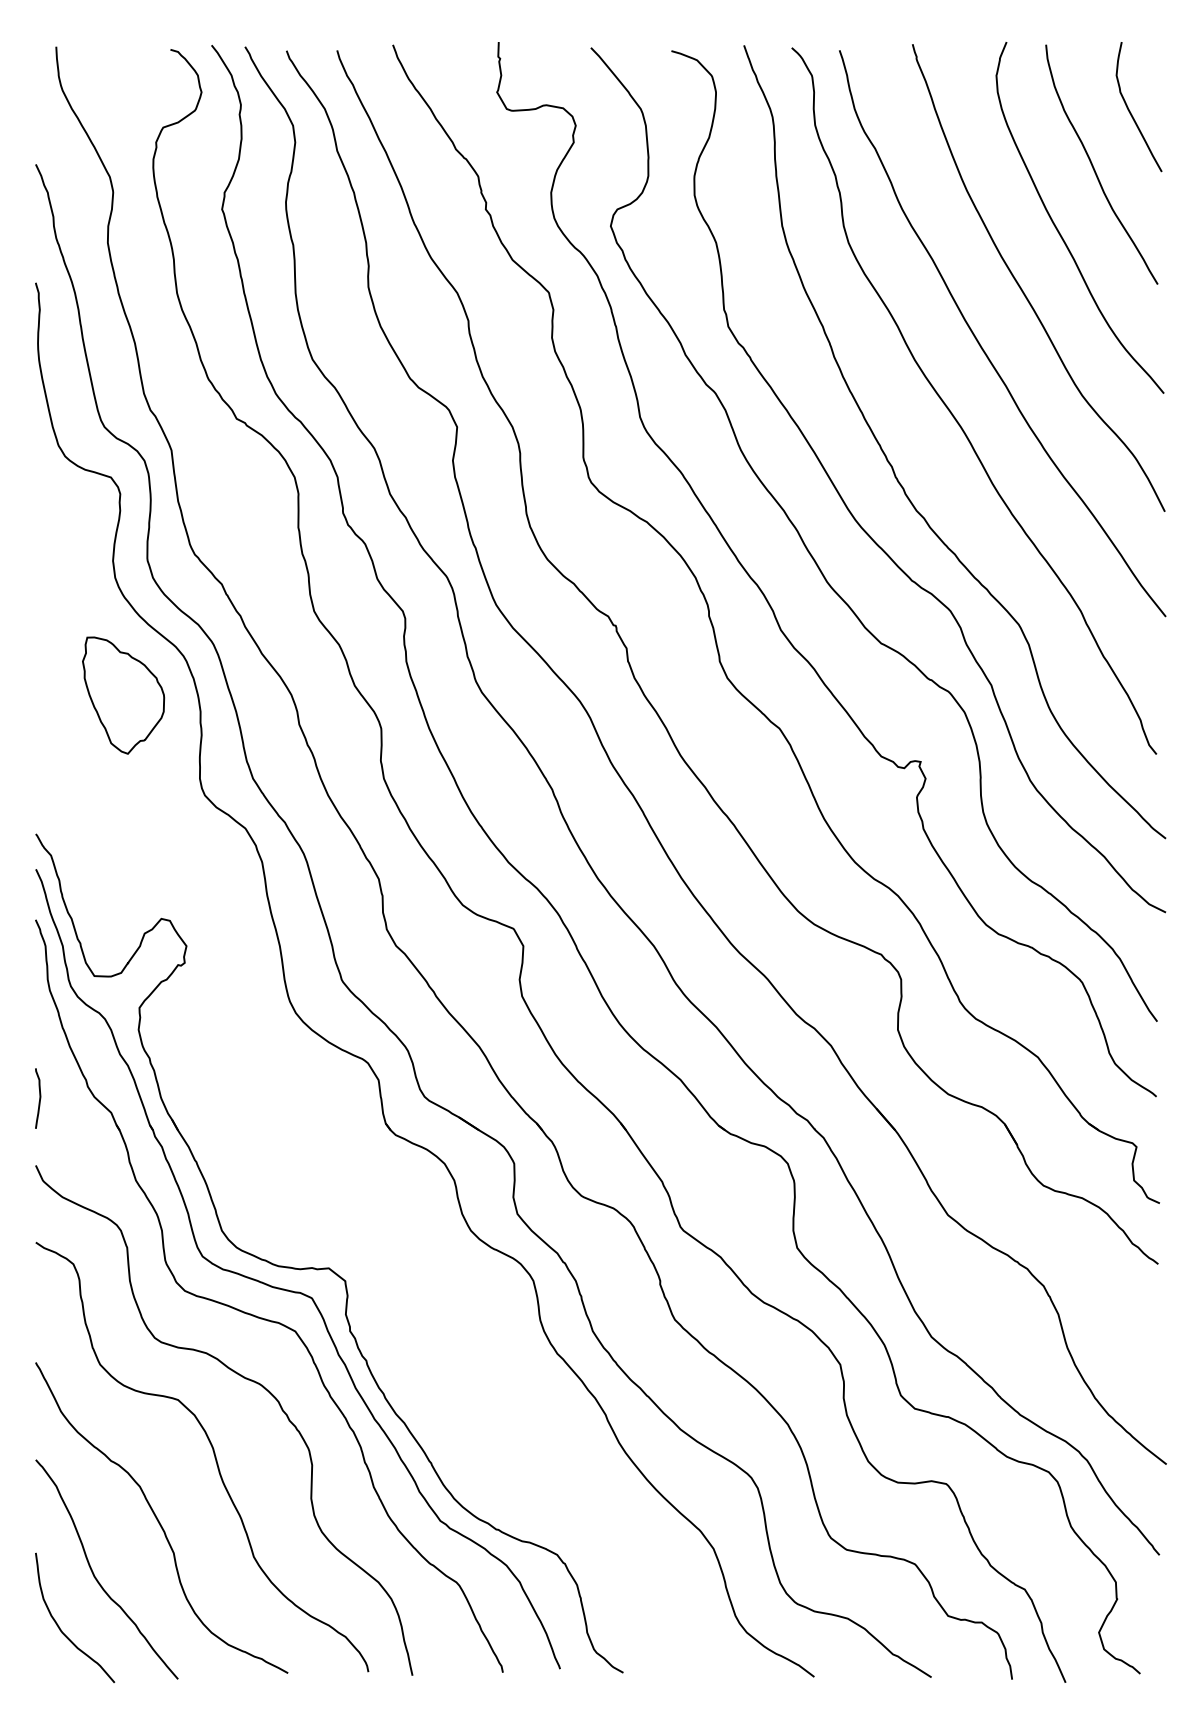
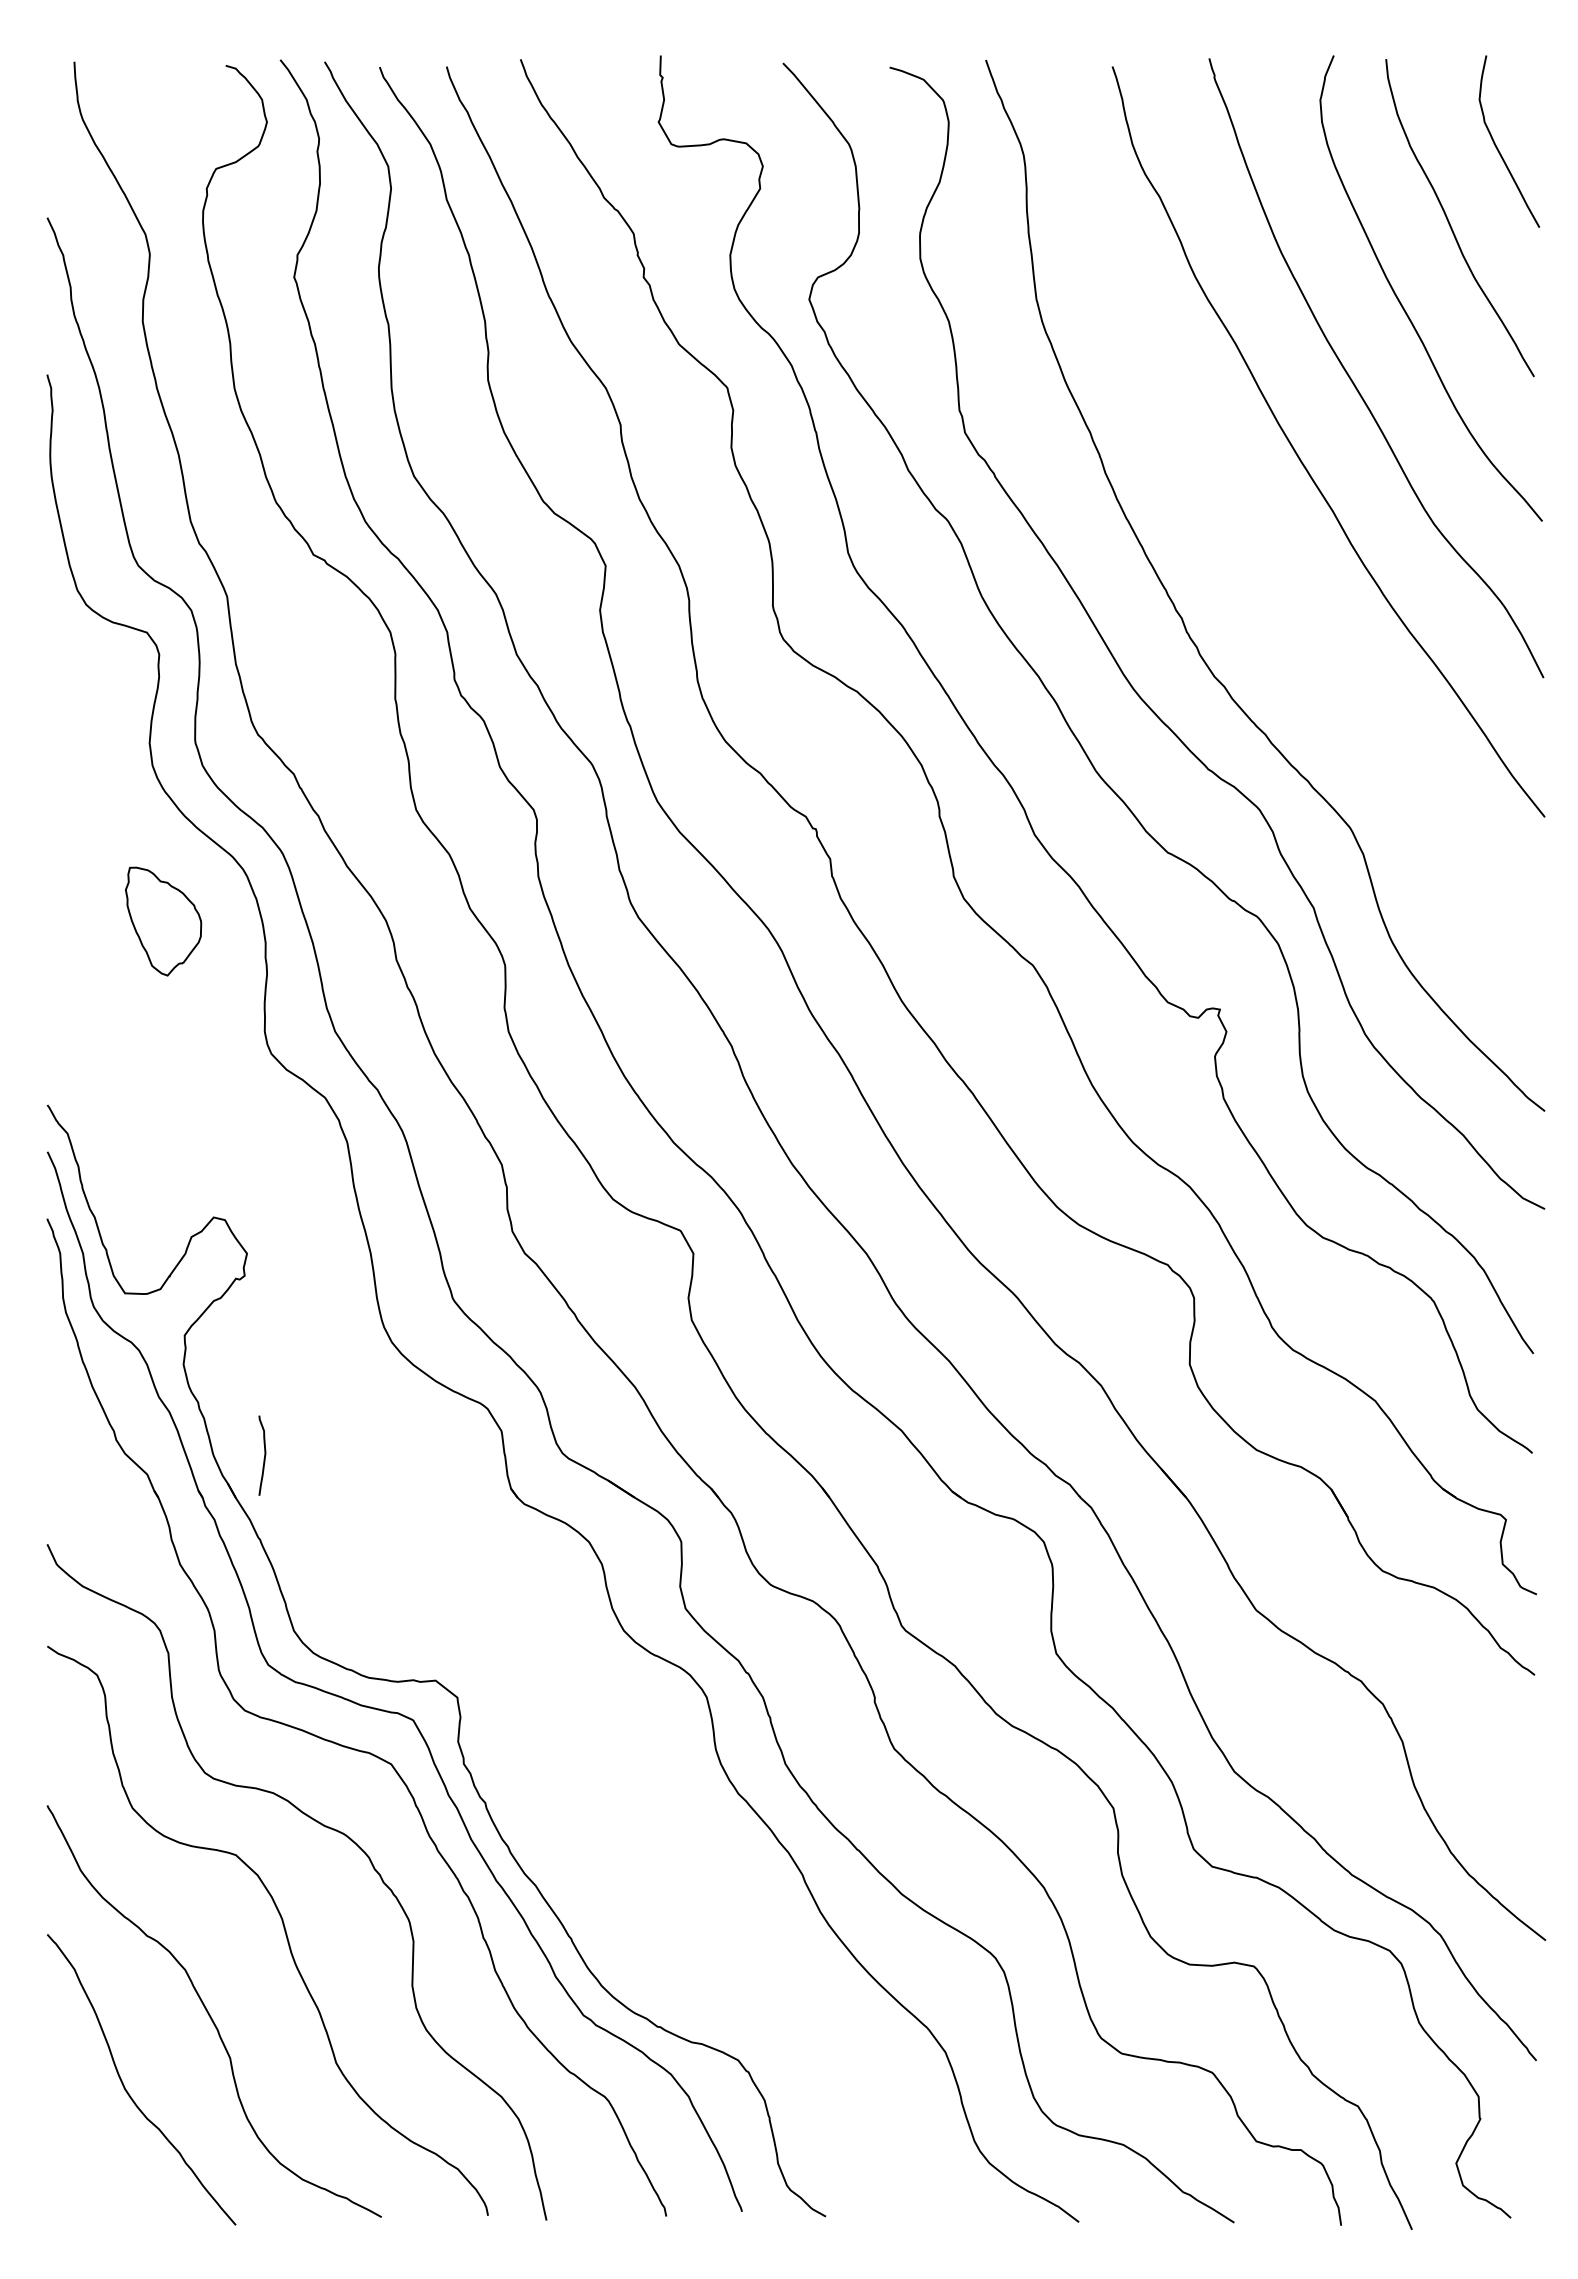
curve: (953, 414) -> (1263, 549), removed
part: (123, 695) -> (163, 921), size x0.7
curve: (39, 1098) -> (264, 1455), moved
curve: (58, 1625) -> (77, 2153), removed

